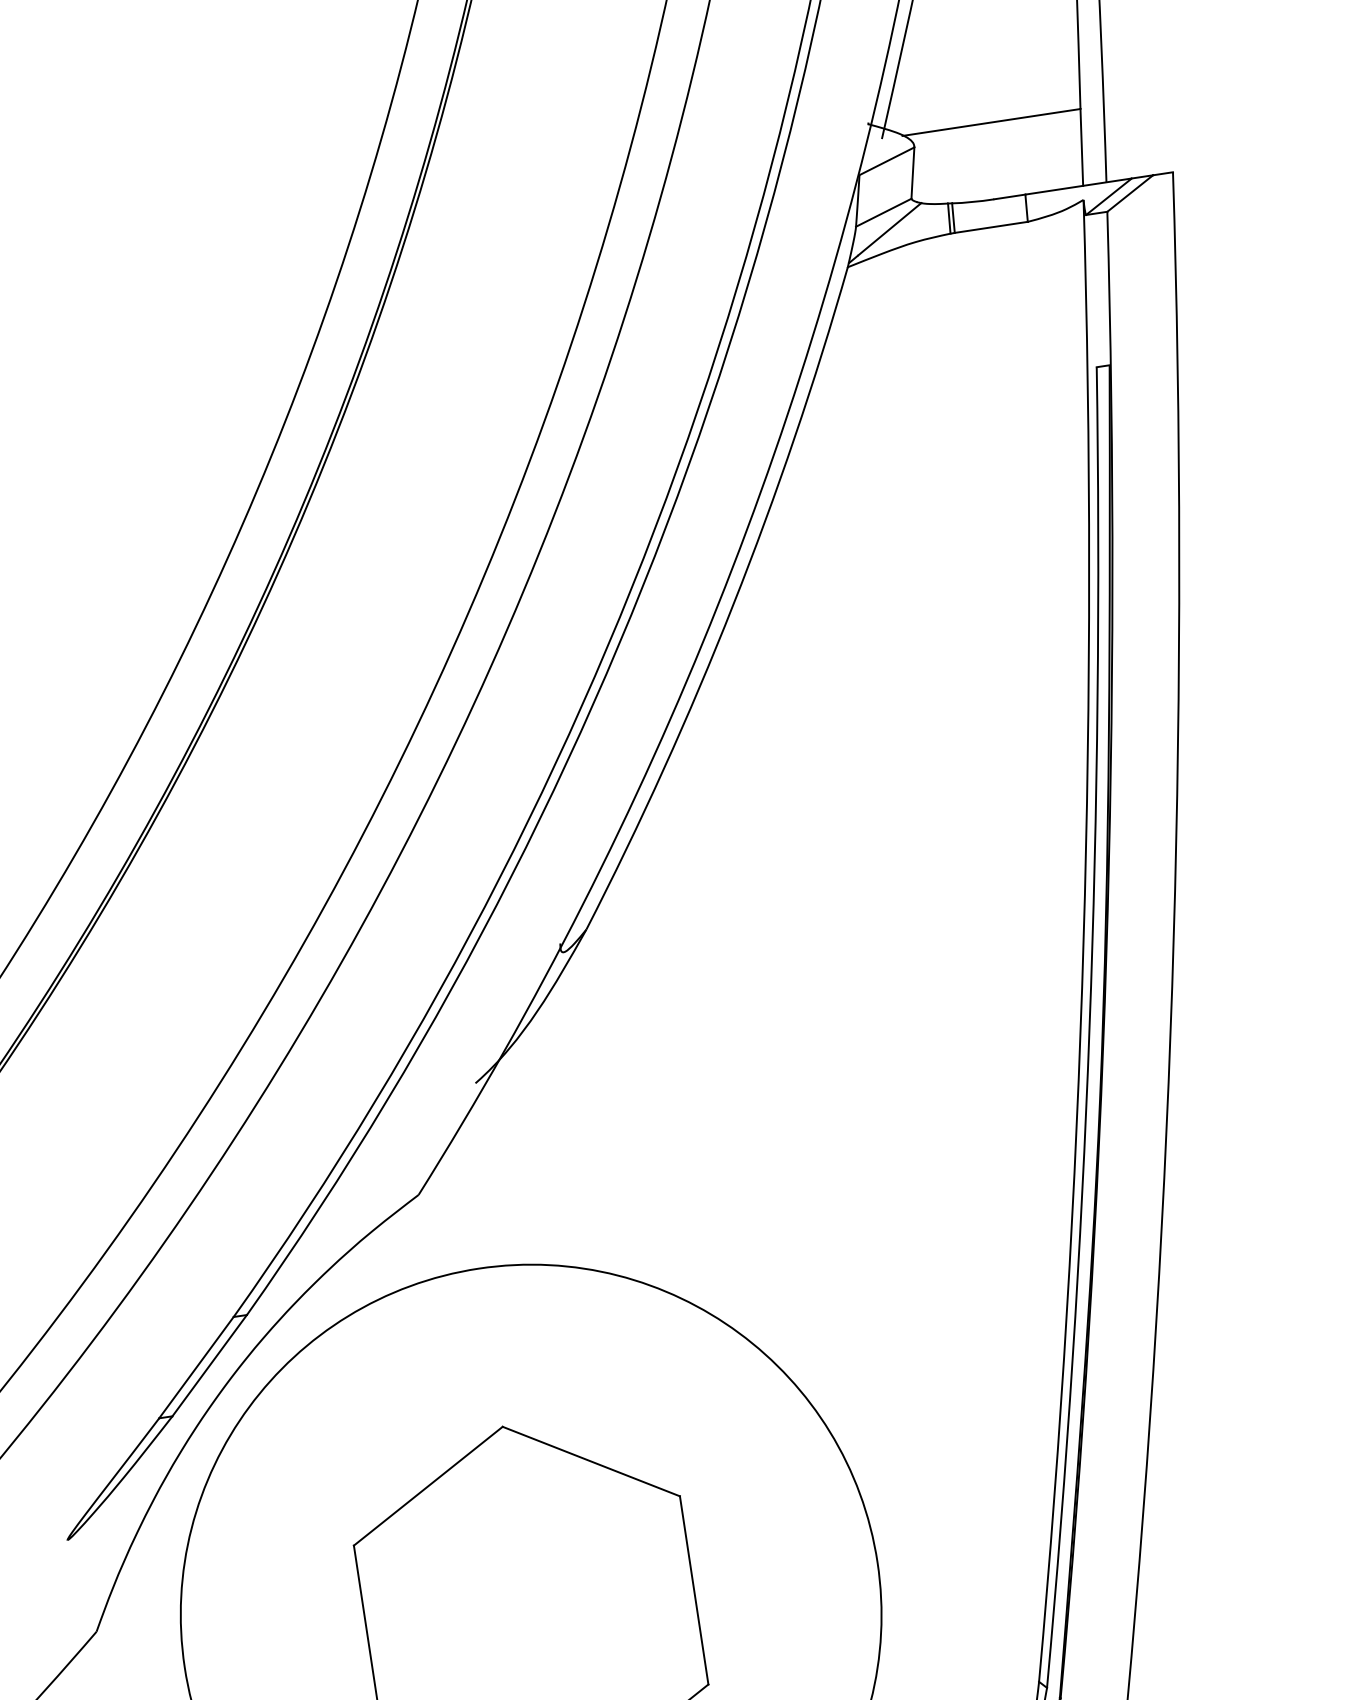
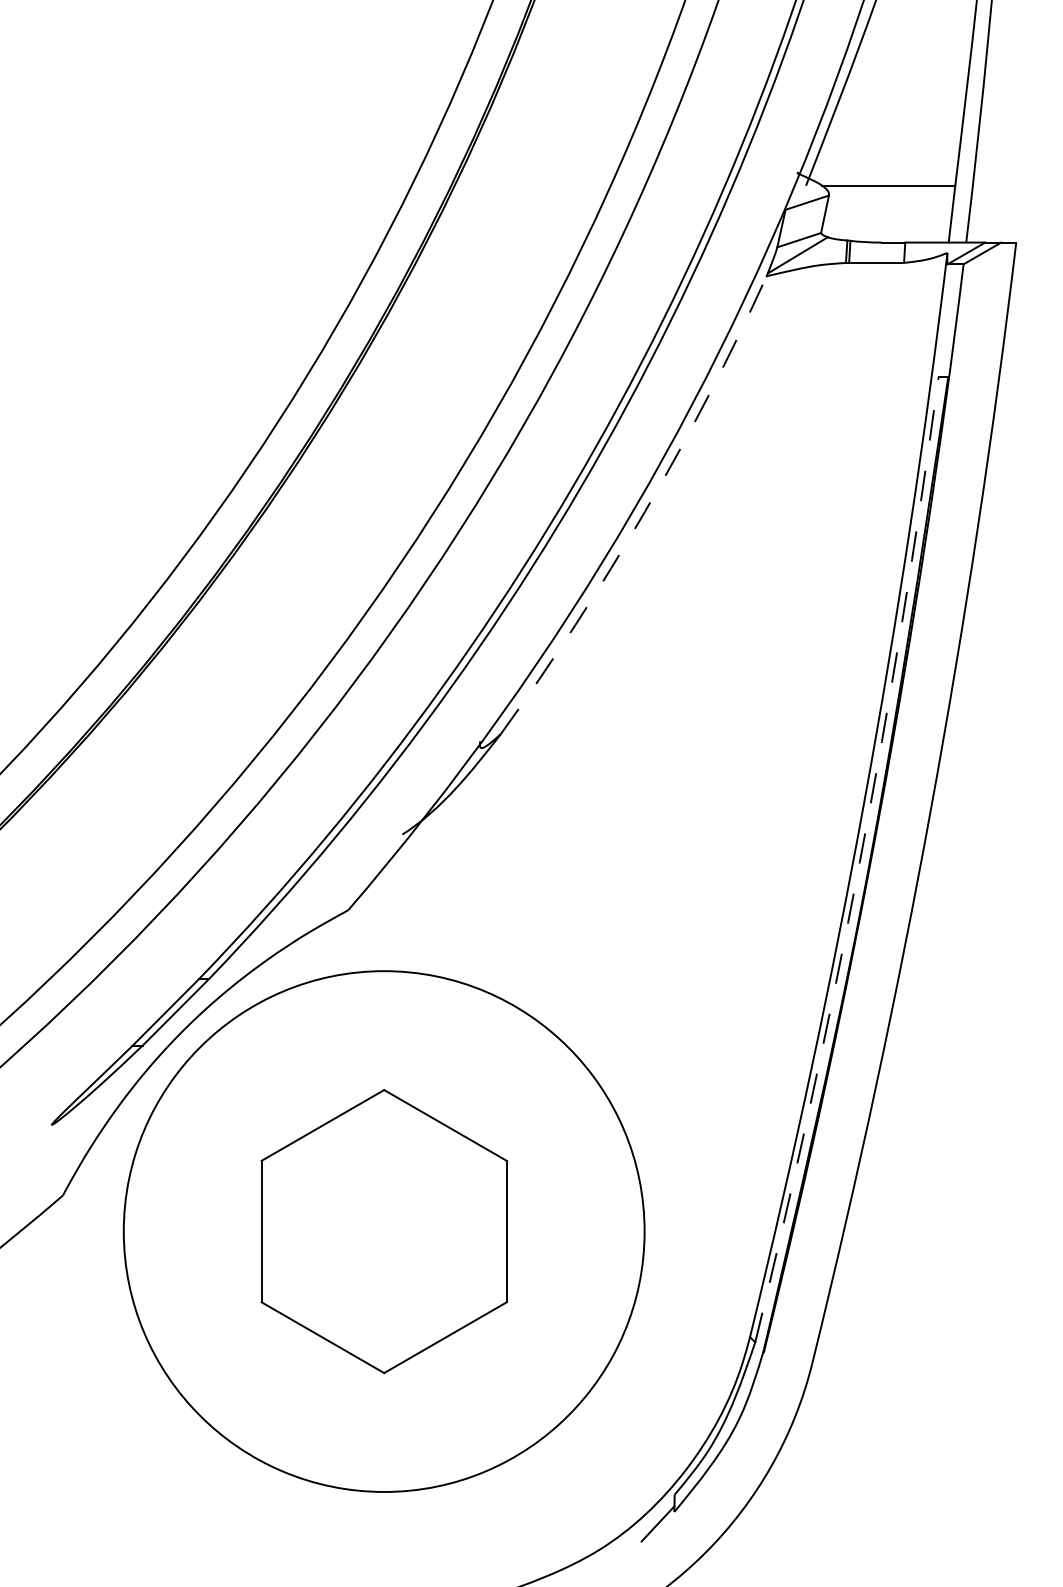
arc: (733, 604) -> (645, 511), solid -> dashed
arc: (1089, 1028) -> (859, 862), solid -> dashed

